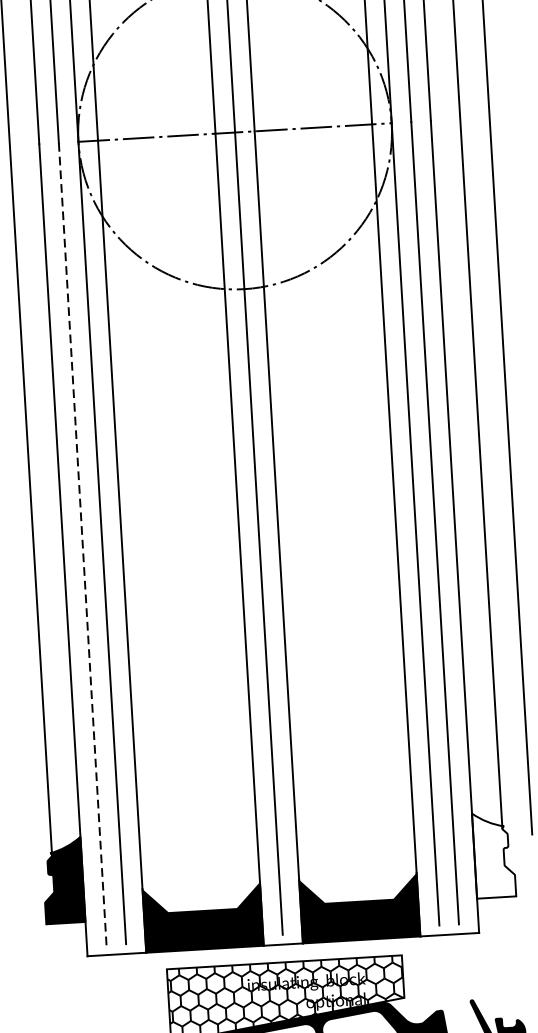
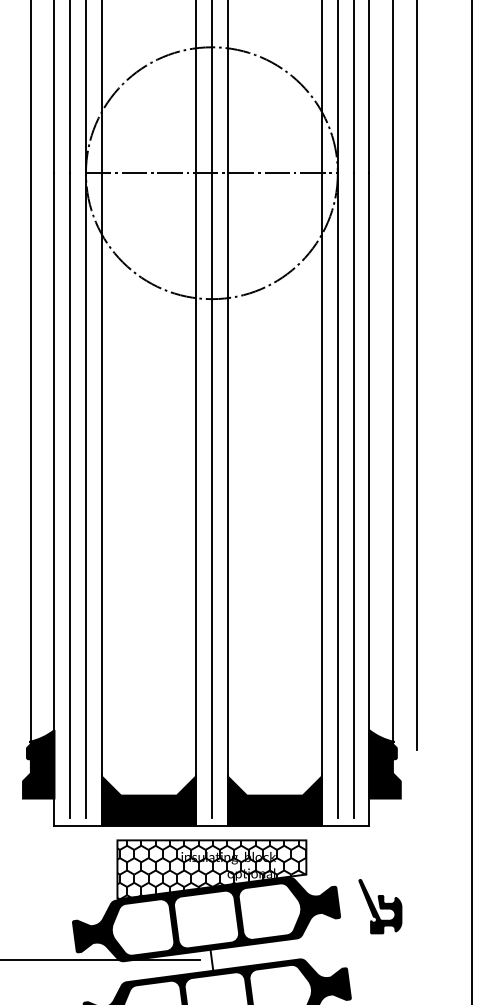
line: (83, 543) -> (70, 495), dashed -> solid
fill: (493, 855) -> (384, 764), added

